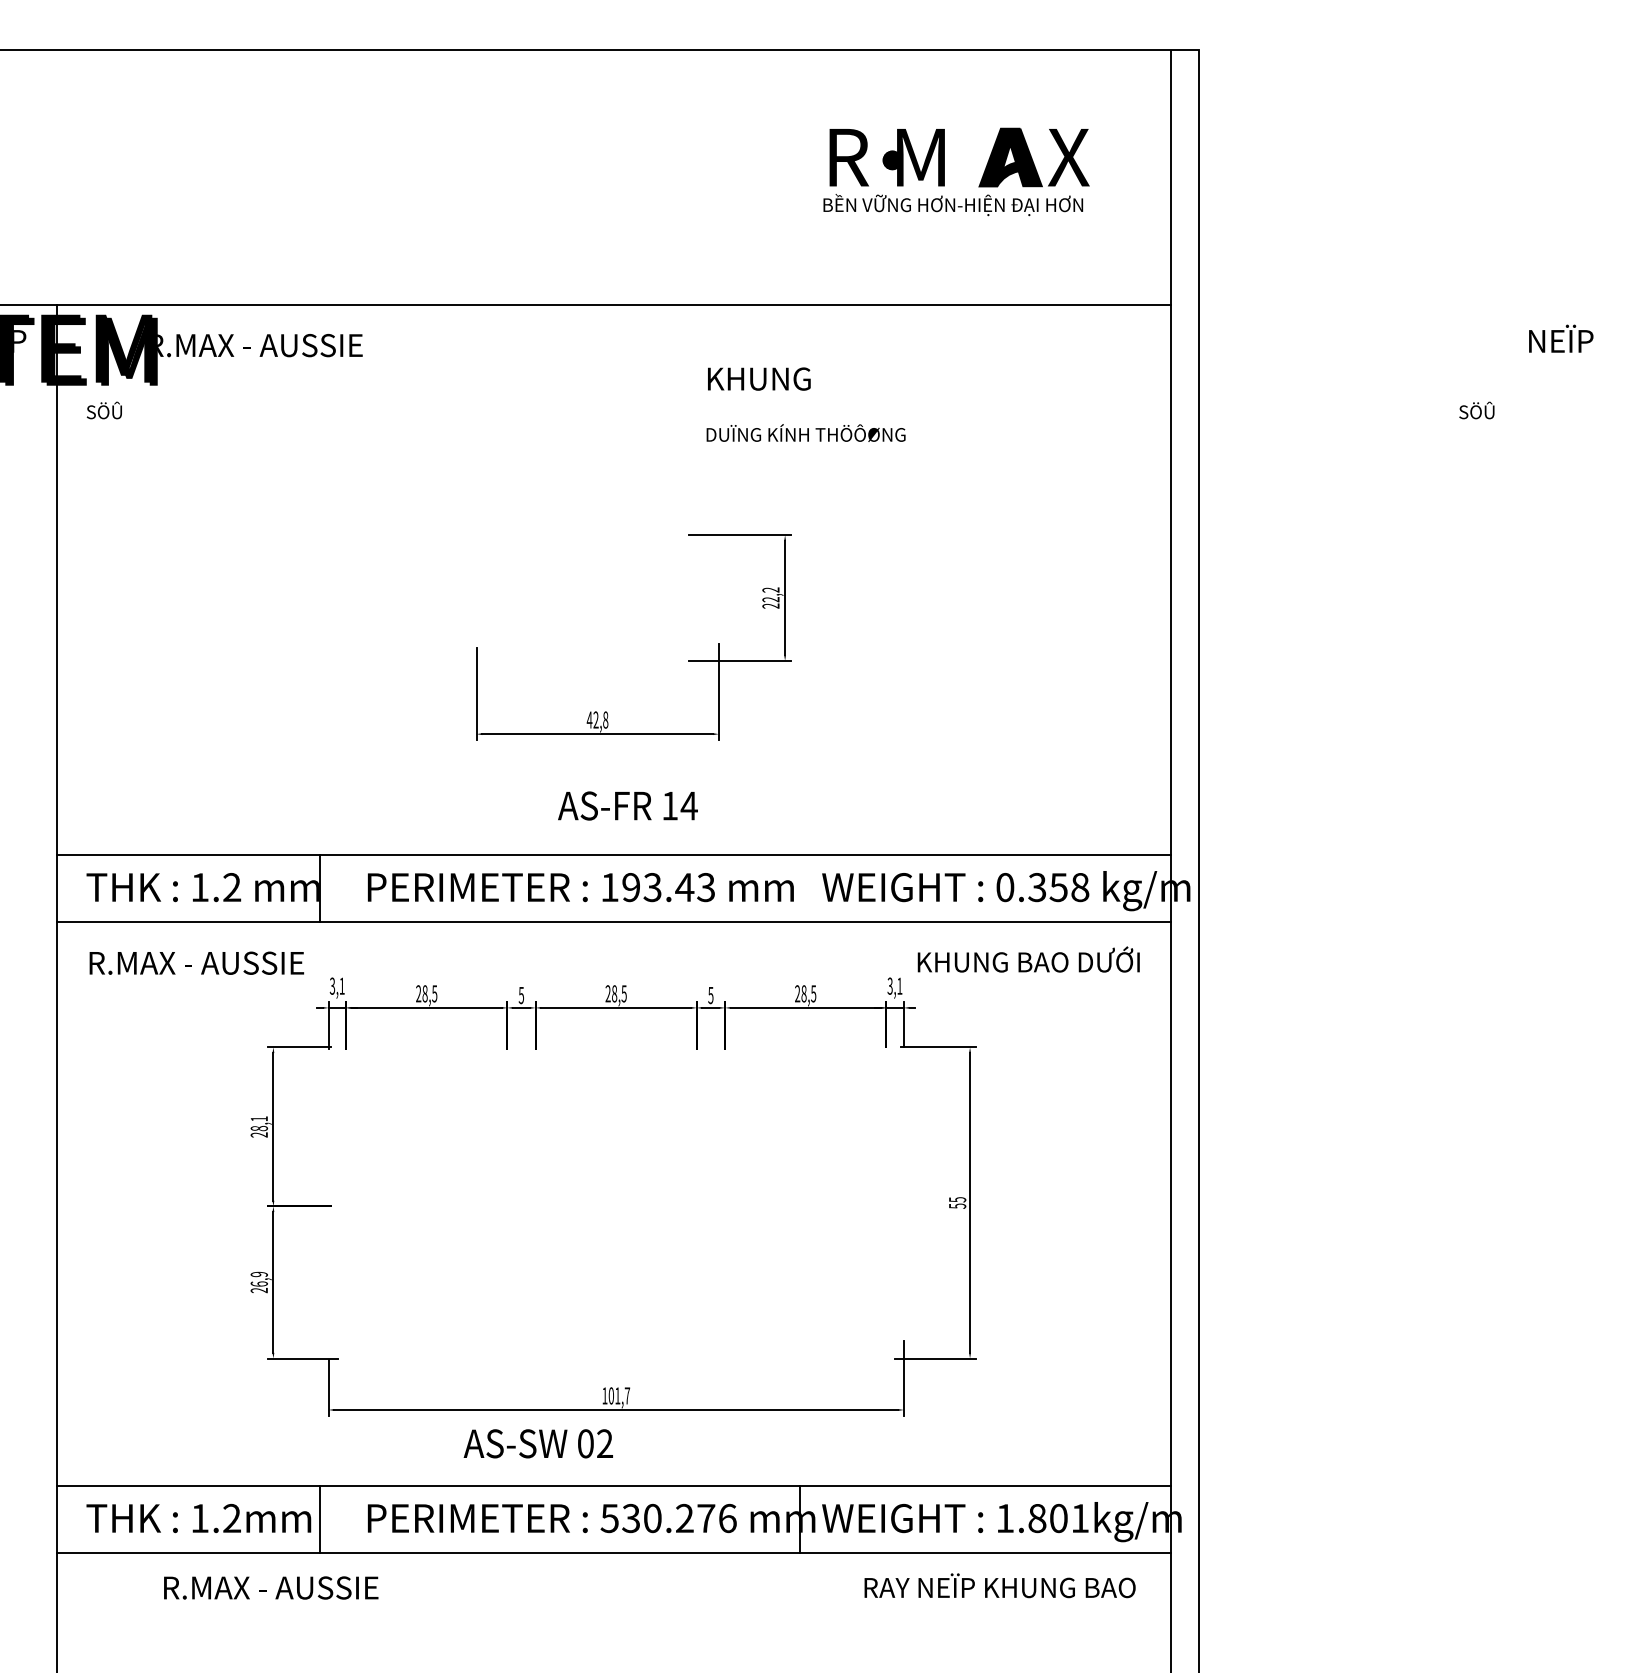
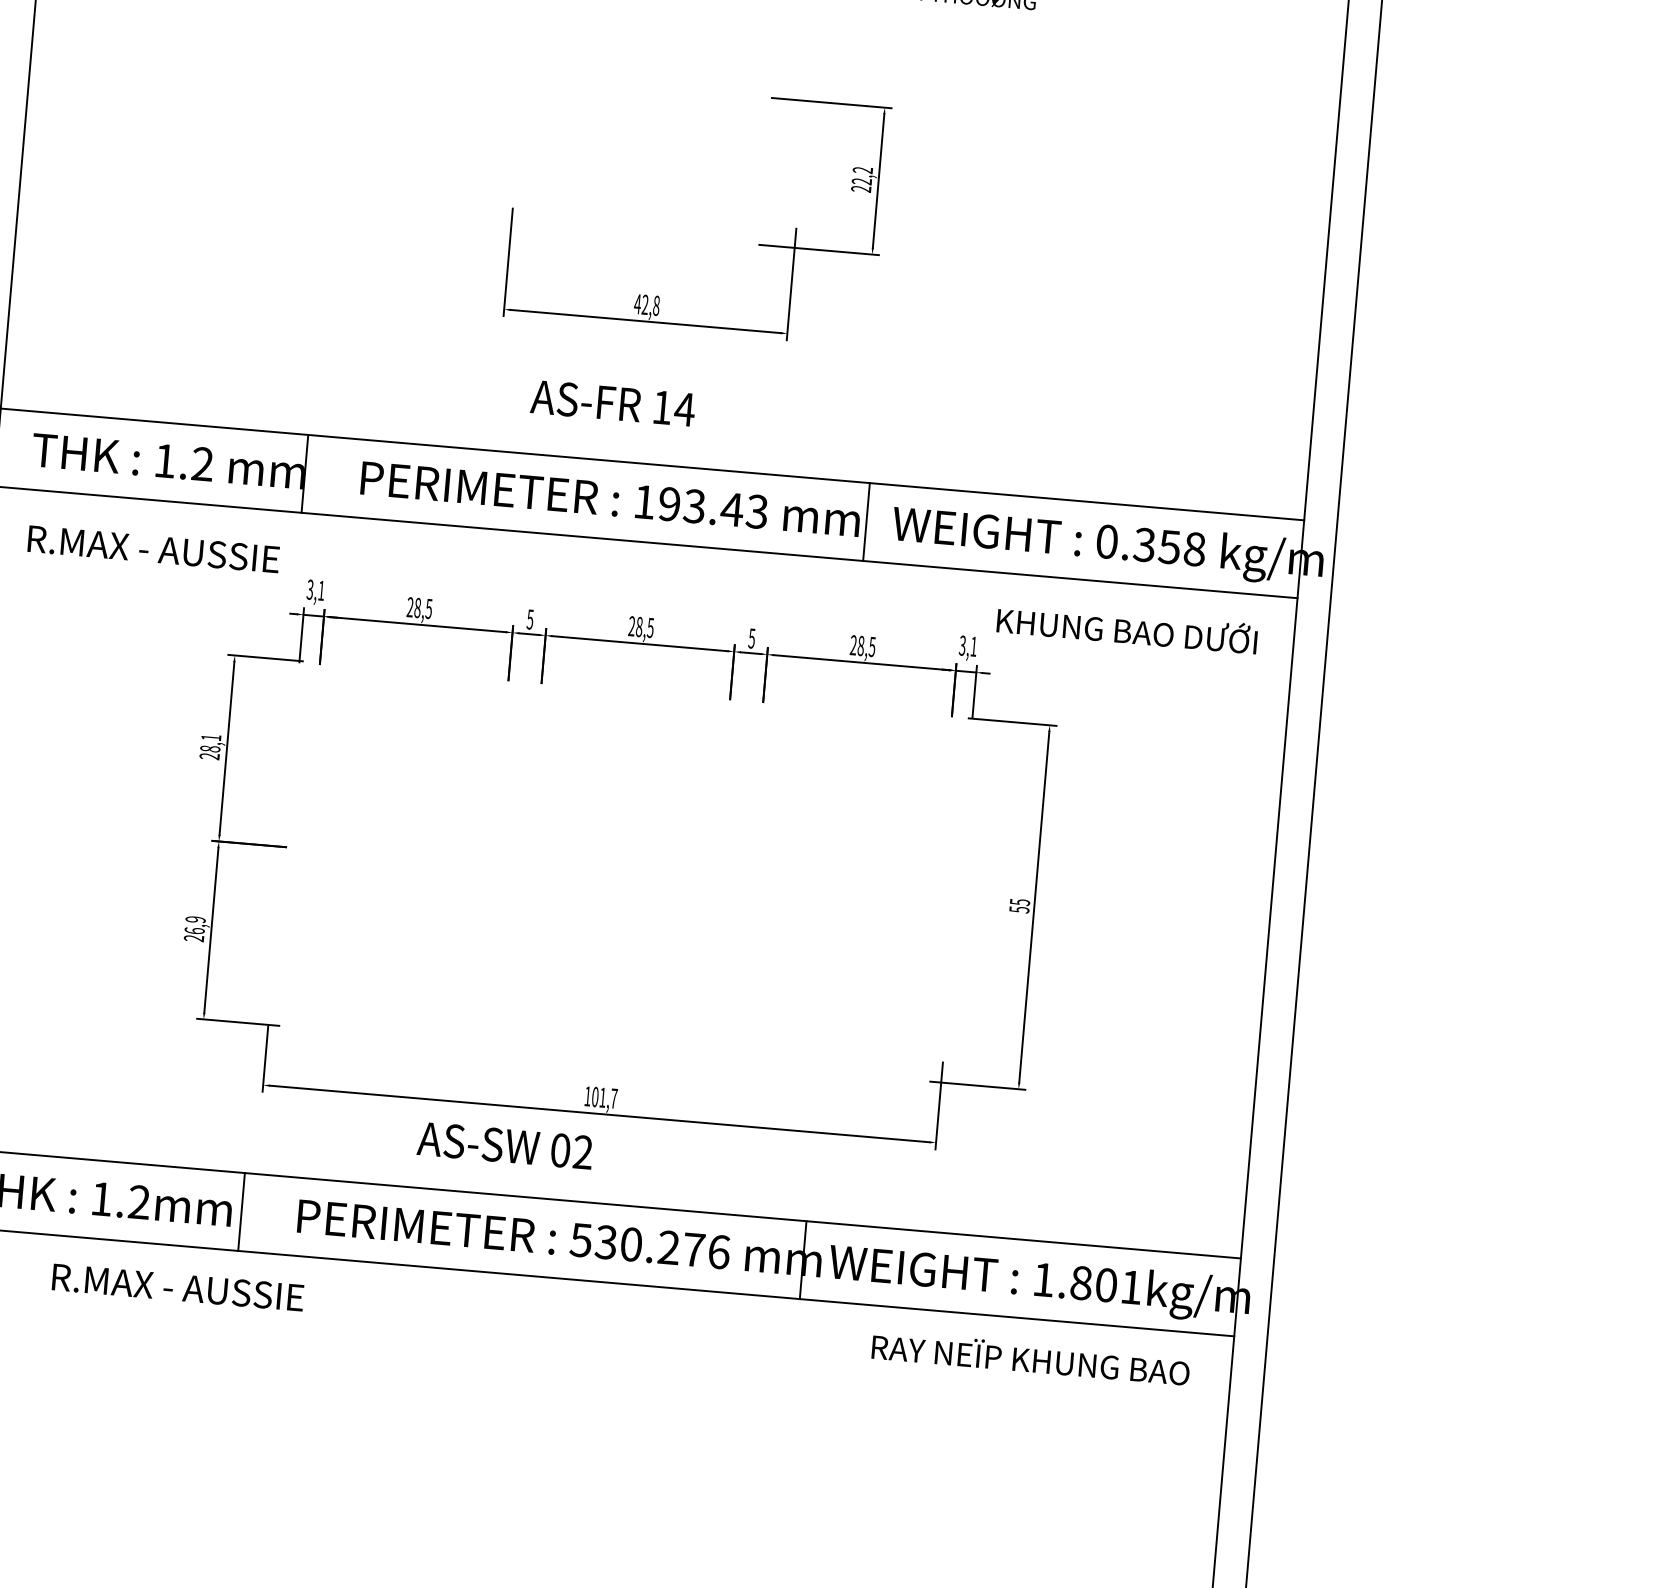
text: (627, 805) -> (612, 402), moved
line: (799, 887) -> (866, 521), added

